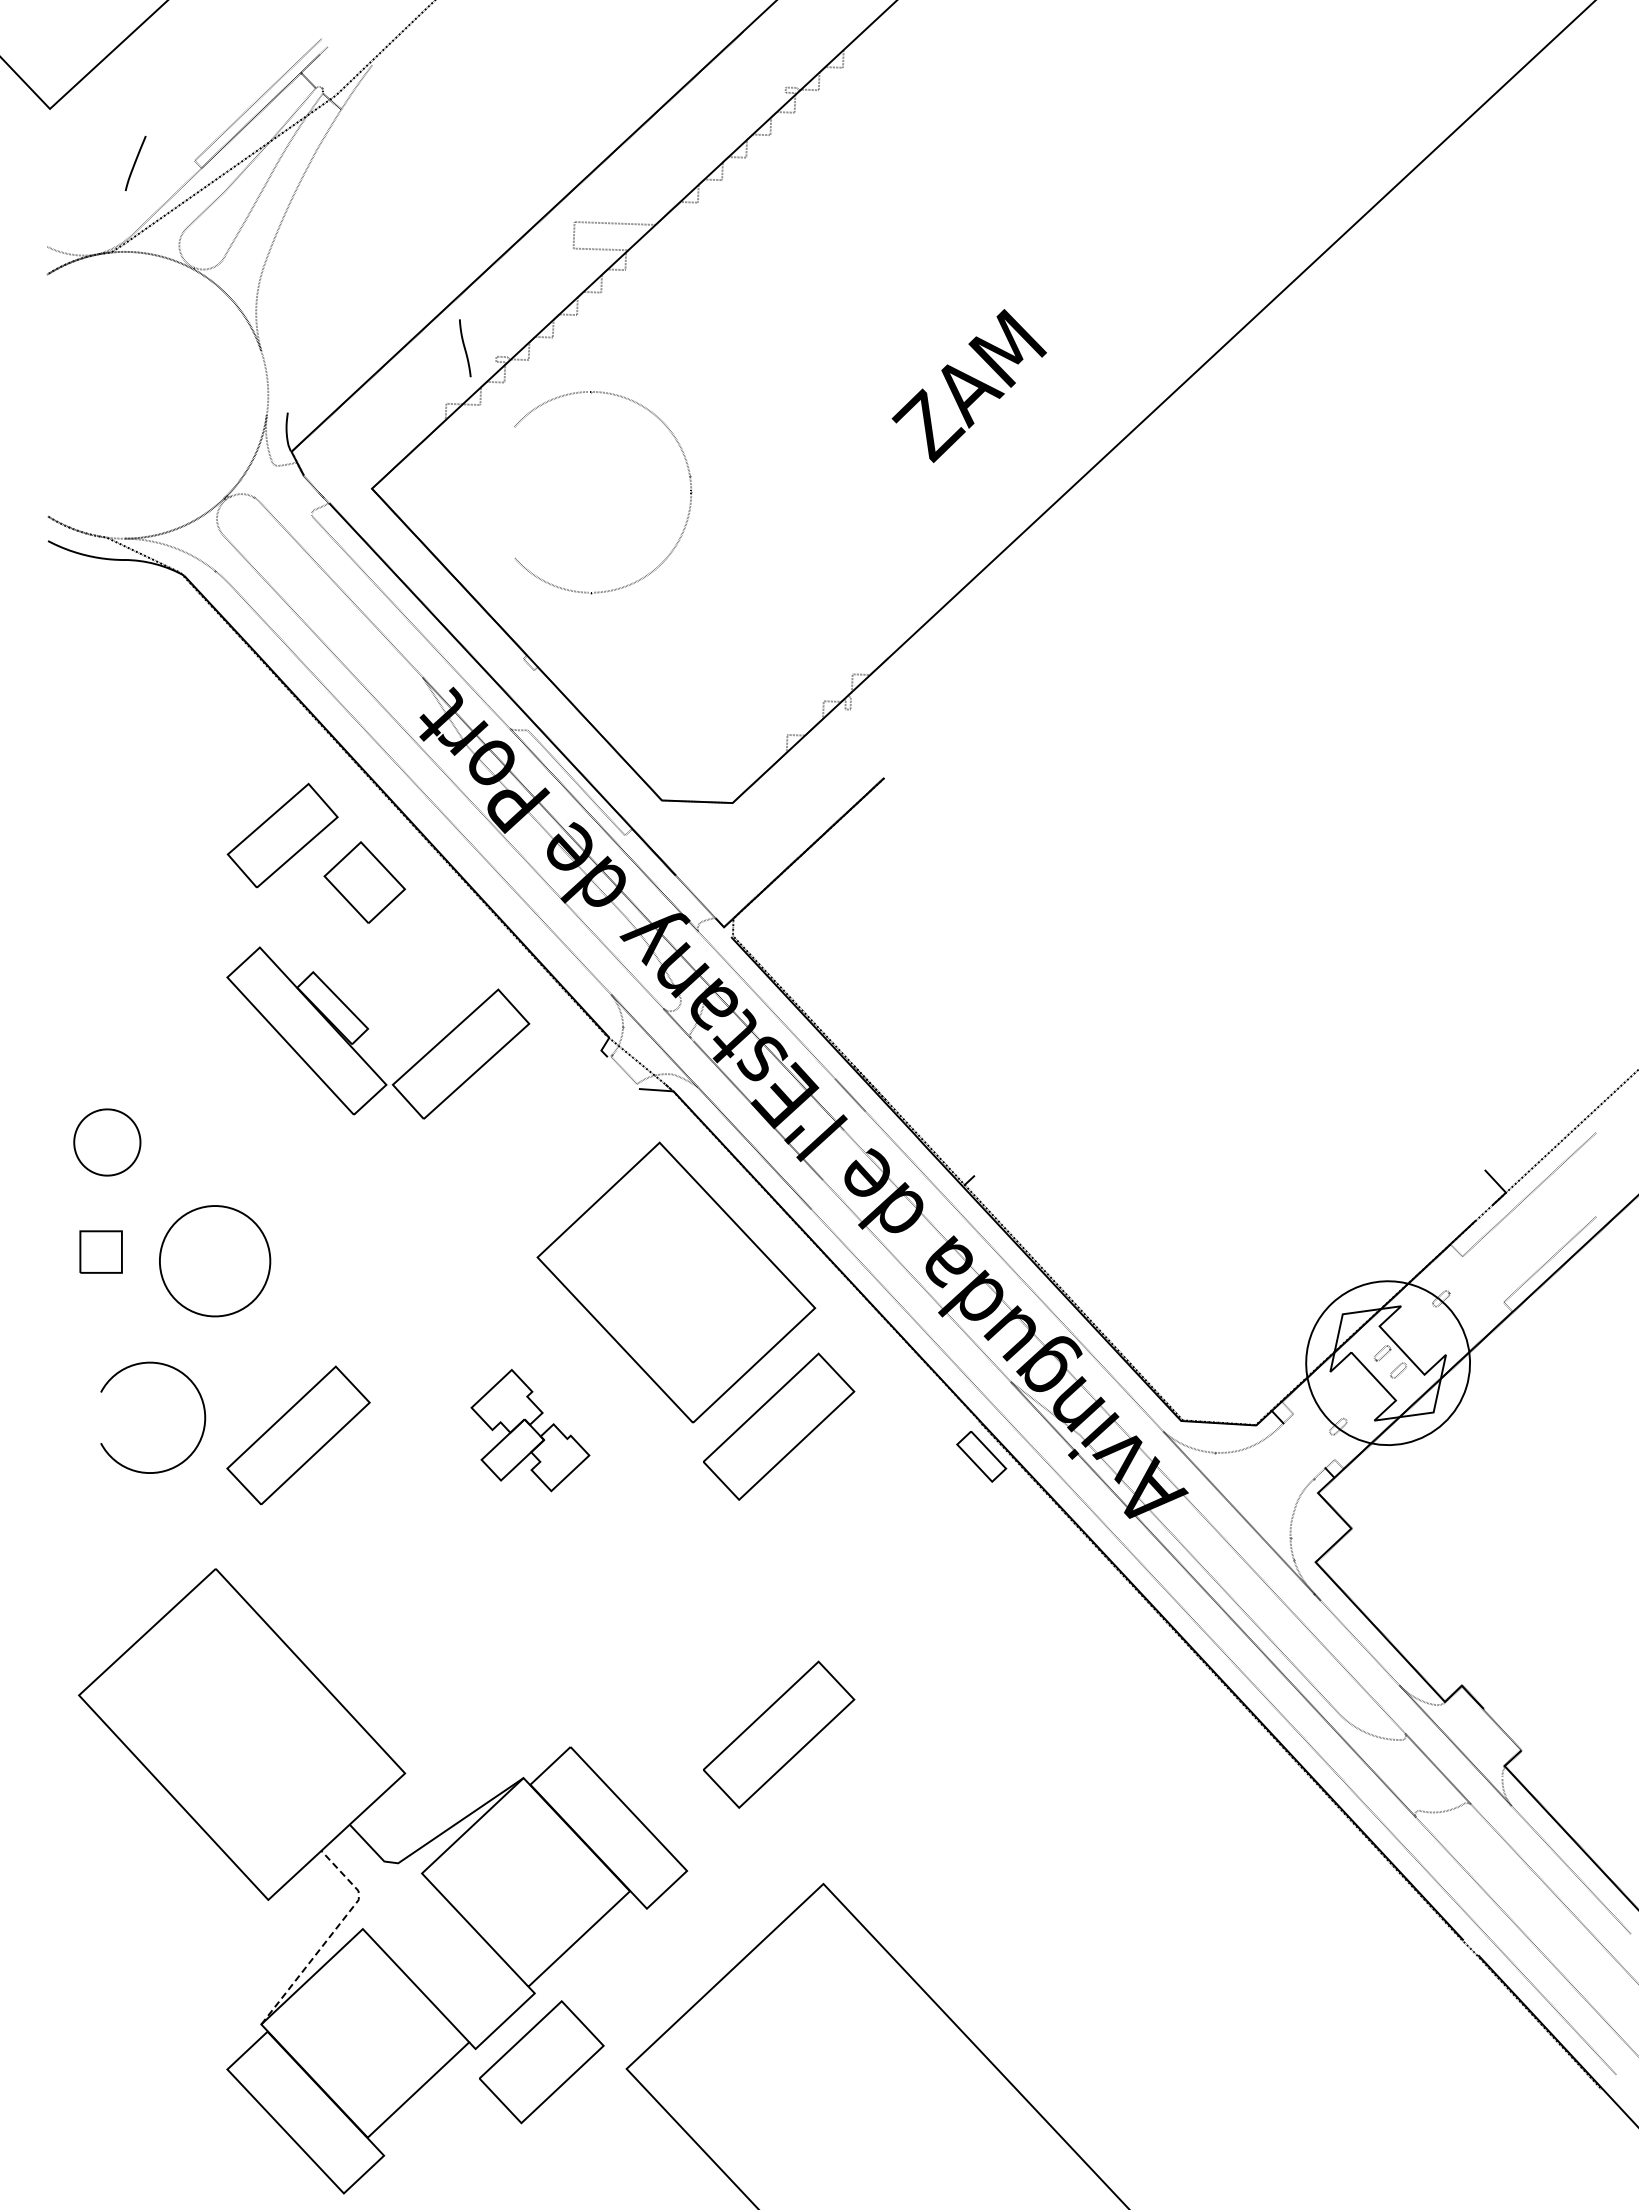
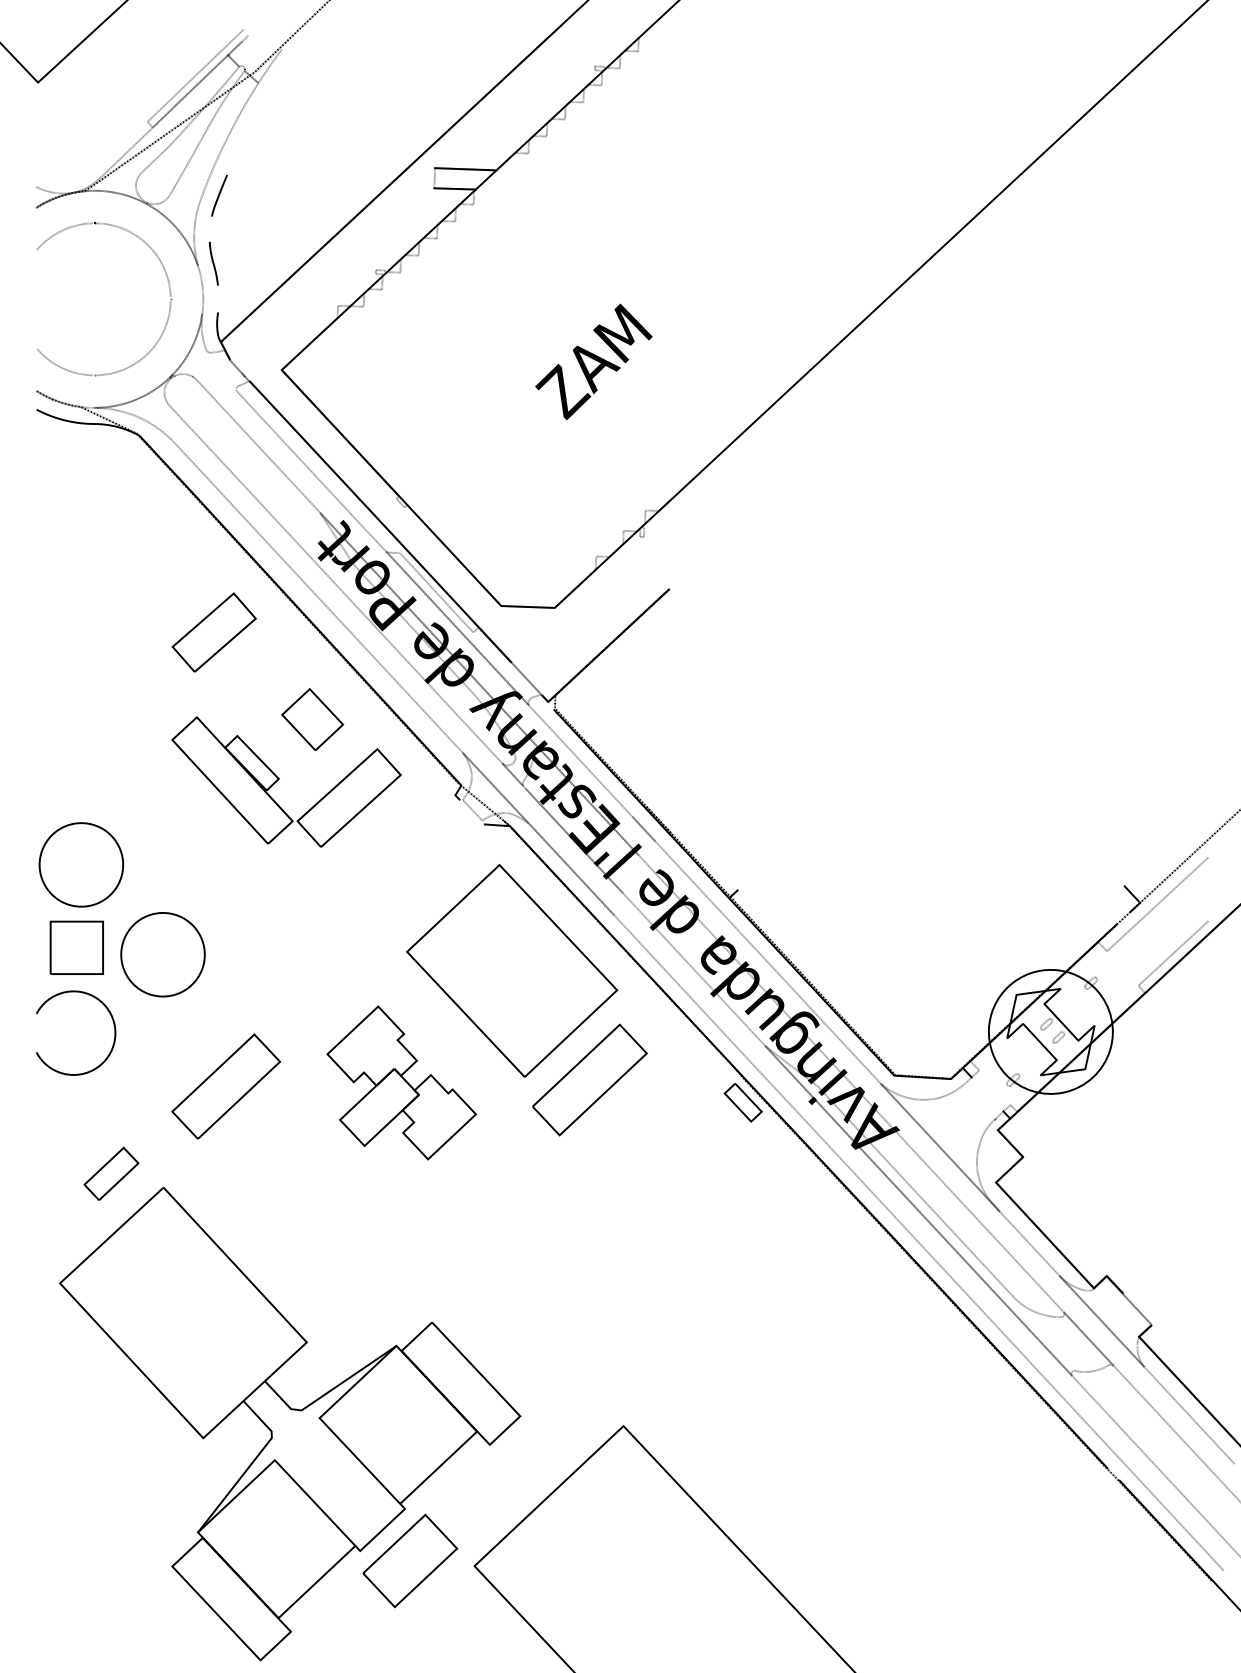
curve: (135, 163) -> (219, 195), moved
line: (614, 223) -> (465, 169), added
line: (600, 249) -> (454, 188), added
curve: (465, 348) -> (214, 263), moved
text: (968, 385) -> (593, 361), moved
curve: (689, 480) -> (169, 290), moved
part: (364, 882) -> (312, 719), moved
part: (107, 1142) -> (81, 864), size x1.67
part: (100, 1251) -> (76, 947), size x1.67
curve: (202, 1405) -> (113, 1023), moved
part: (530, 1430) -> (401, 1082), size x1.67
part: (146, 1550) -> (111, 1173), added
part: (779, 1734) -> (590, 1312), removed
line: (330, 1935) -> (250, 1465), dashed -> solid

